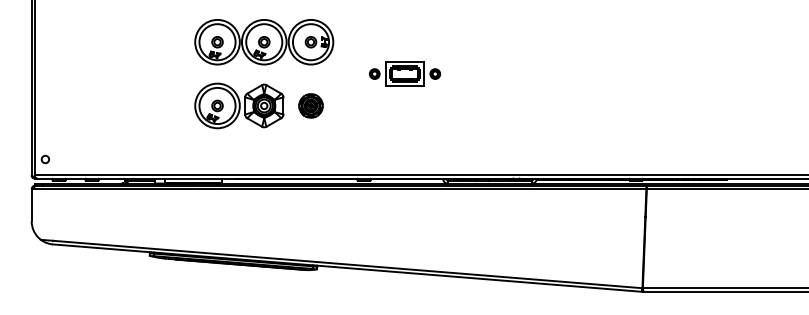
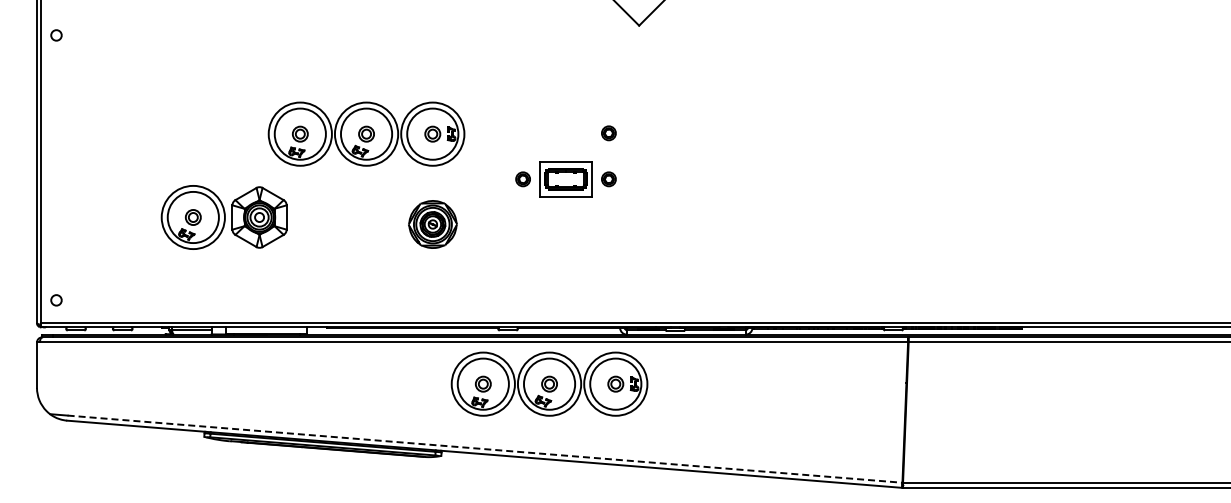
part: (435, 41) -> (608, 133), added
part: (238, 105) -> (223, 217), moved
part: (310, 105) -> (432, 224), size x1.4
part: (393, 218) -> (549, 383), added
line: (348, 264) -> (485, 449), solid -> dashed

